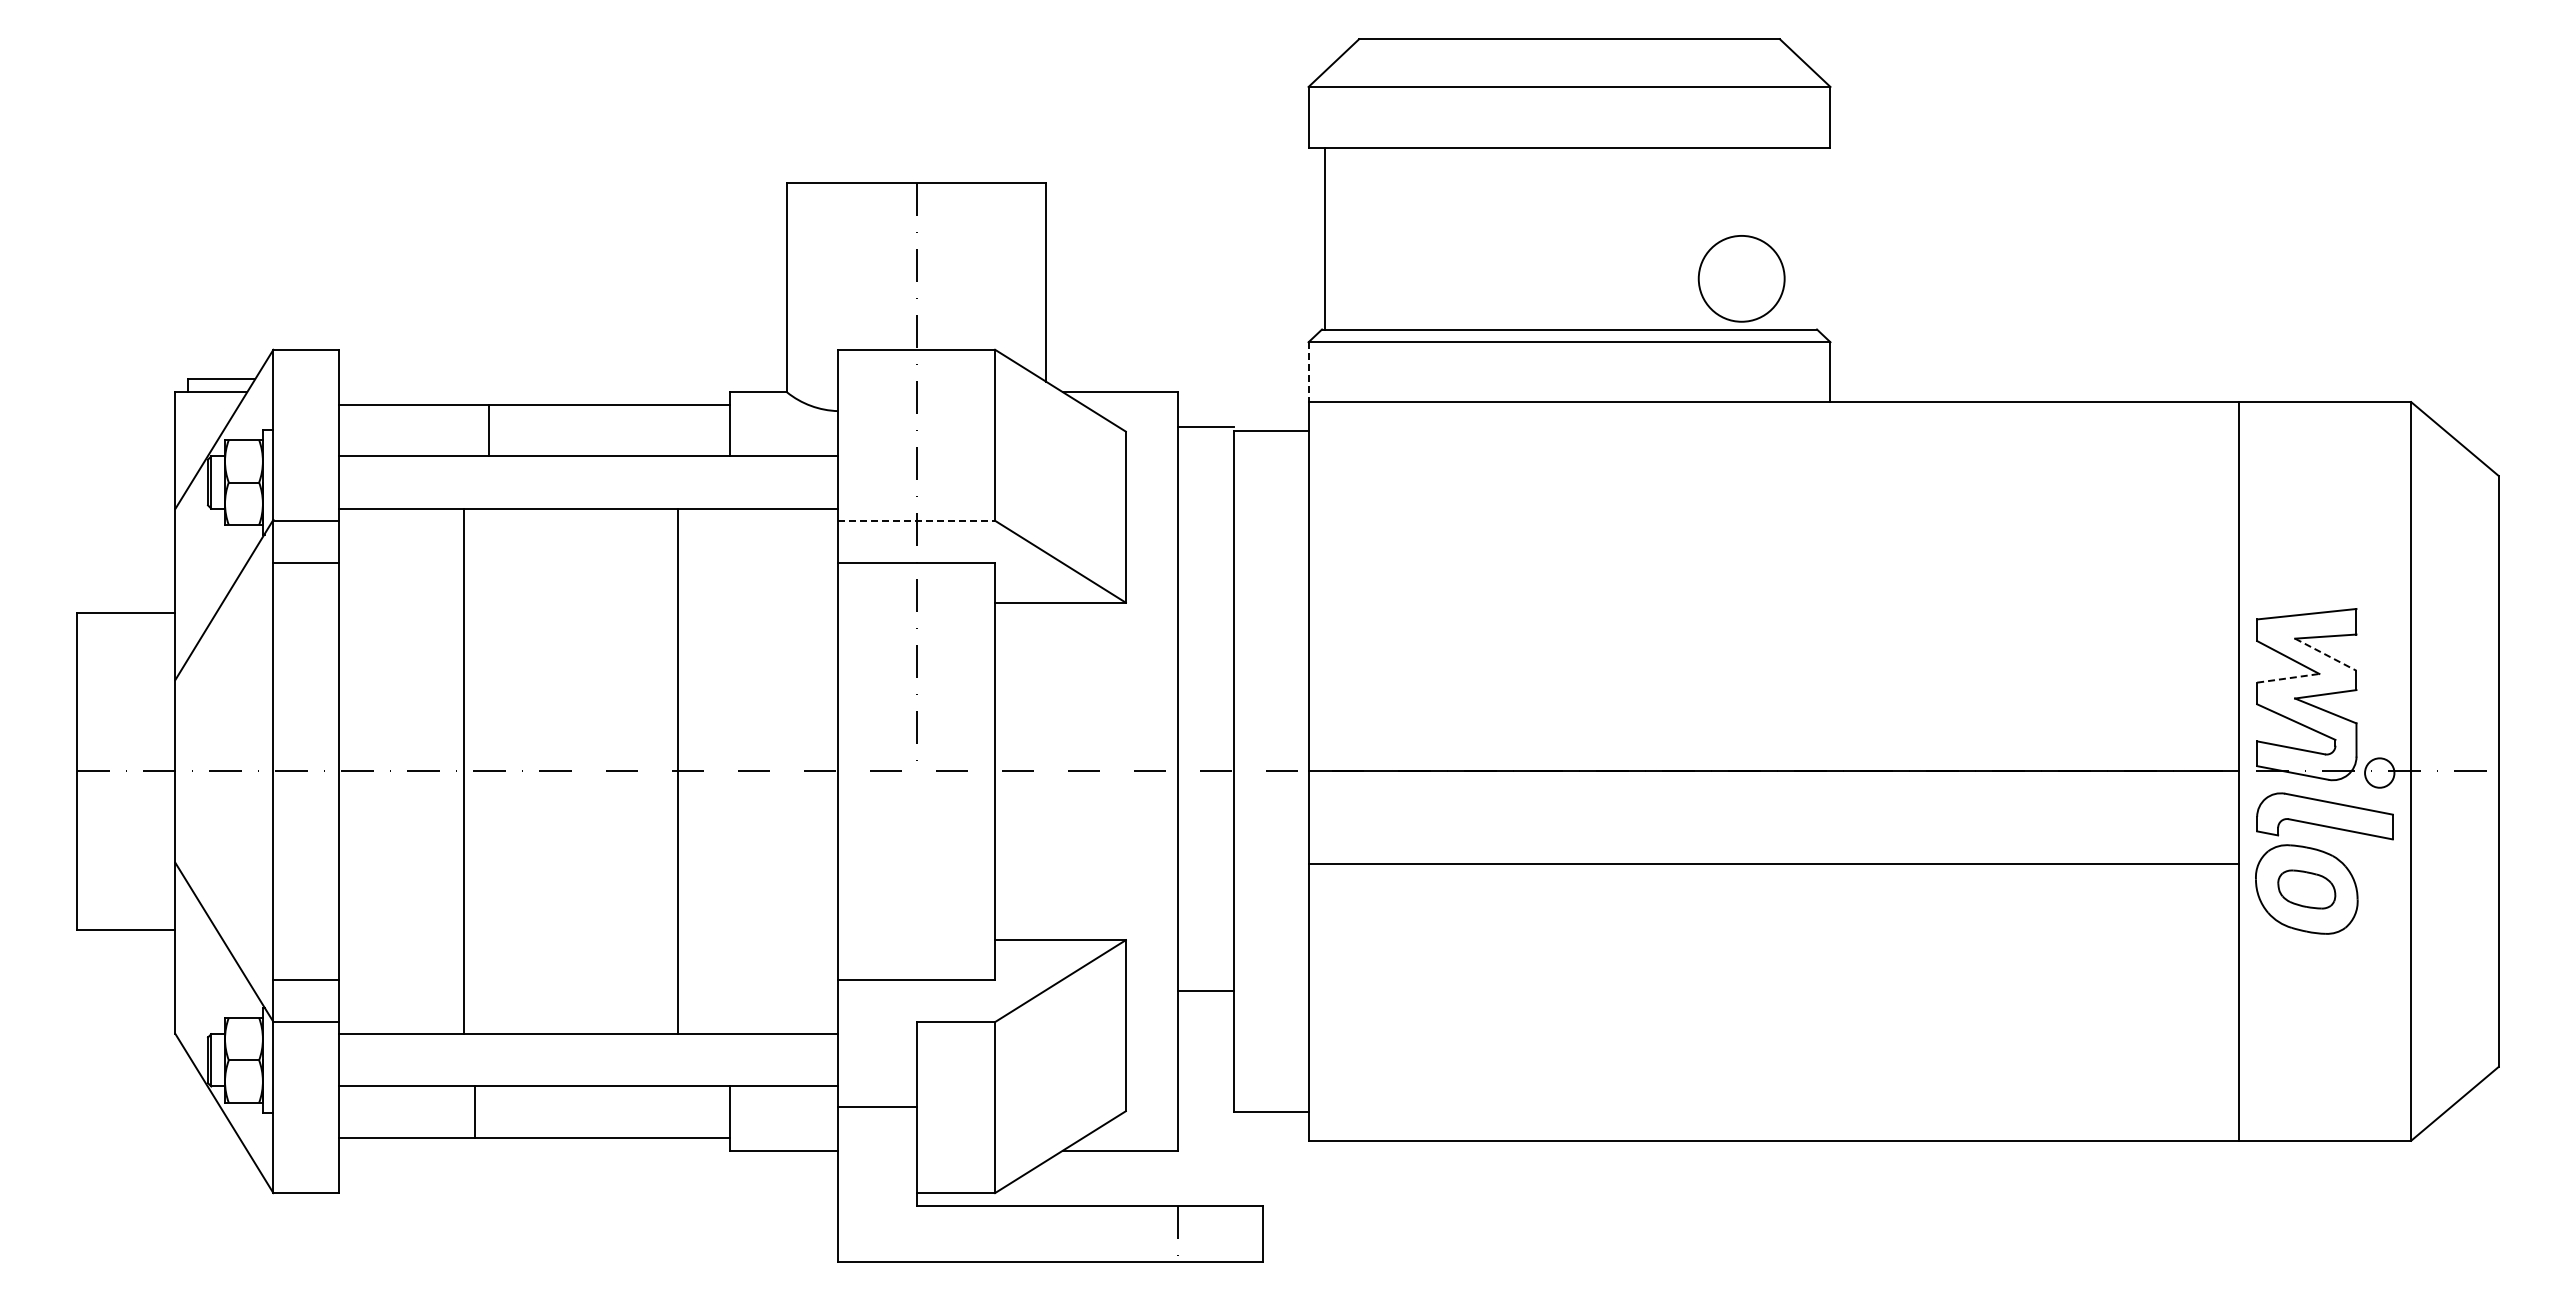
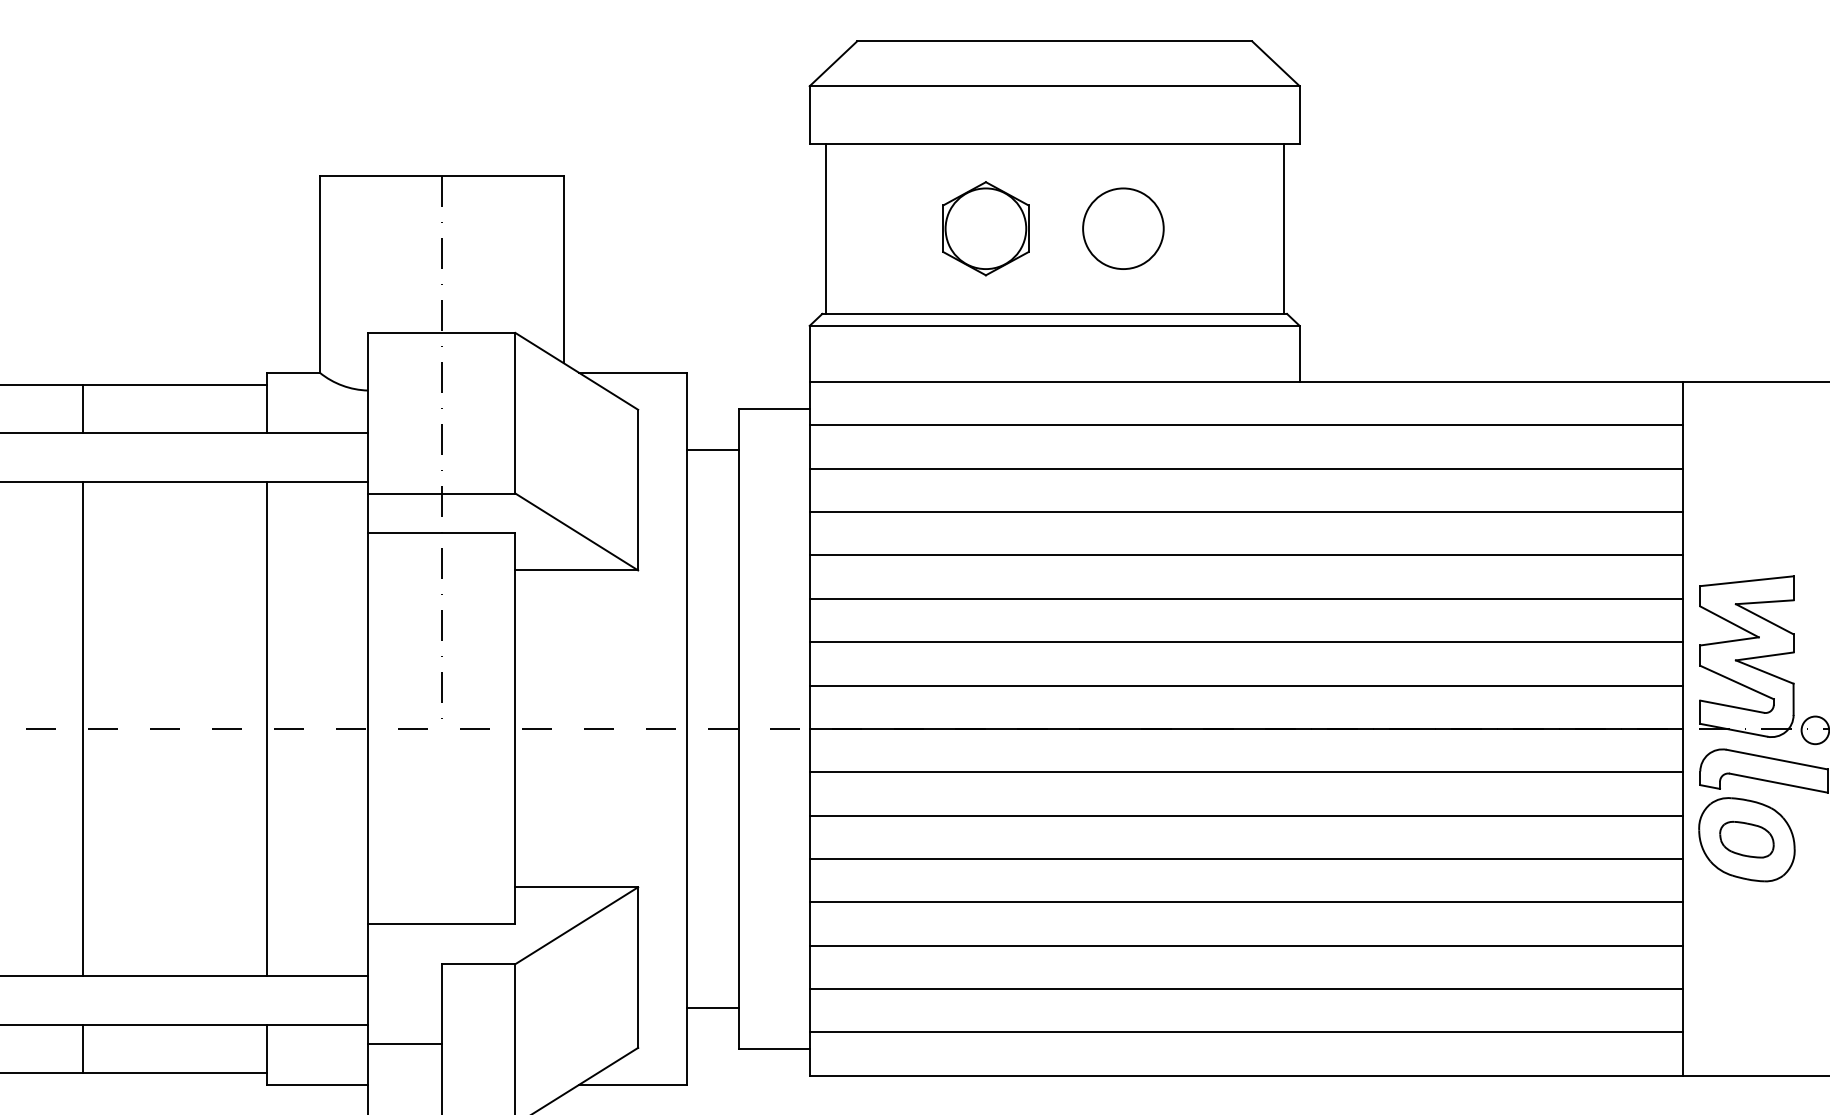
part: (1495, 238) -> (985, 228), added
line: (1813, 238) -> (1283, 228), added
circle: (1741, 278) -> (1123, 228), moved
line: (1308, 372) -> (809, 354), dashed -> solid
line: (1205, 426) -> (712, 449), moved
line: (488, 430) -> (82, 408), moved
line: (1773, 448) -> (1246, 425), added
line: (1773, 494) -> (1246, 468), added
line: (917, 520) -> (442, 493), dashed -> solid
line: (1773, 540) -> (1246, 512), added
line: (1773, 586) -> (1246, 555), added
line: (1773, 632) -> (1246, 598), added
line: (2325, 654) -> (1764, 619), dashed -> solid
line: (2288, 678) -> (1729, 641), dashed -> solid
line: (1773, 679) -> (1246, 642), added
line: (1773, 725) -> (1246, 685), added
line: (463, 771) -> (82, 728), moved
line: (678, 771) -> (266, 728), moved
line: (1773, 817) -> (1246, 772), added
line: (1773, 909) -> (1246, 858), added
line: (1773, 956) -> (1246, 902), added
line: (1205, 990) -> (712, 1007), moved
line: (1773, 1002) -> (1246, 945), added
line: (1773, 1048) -> (1246, 988), added
line: (1773, 1094) -> (1246, 1032), added
line: (474, 1111) -> (82, 1048), moved

